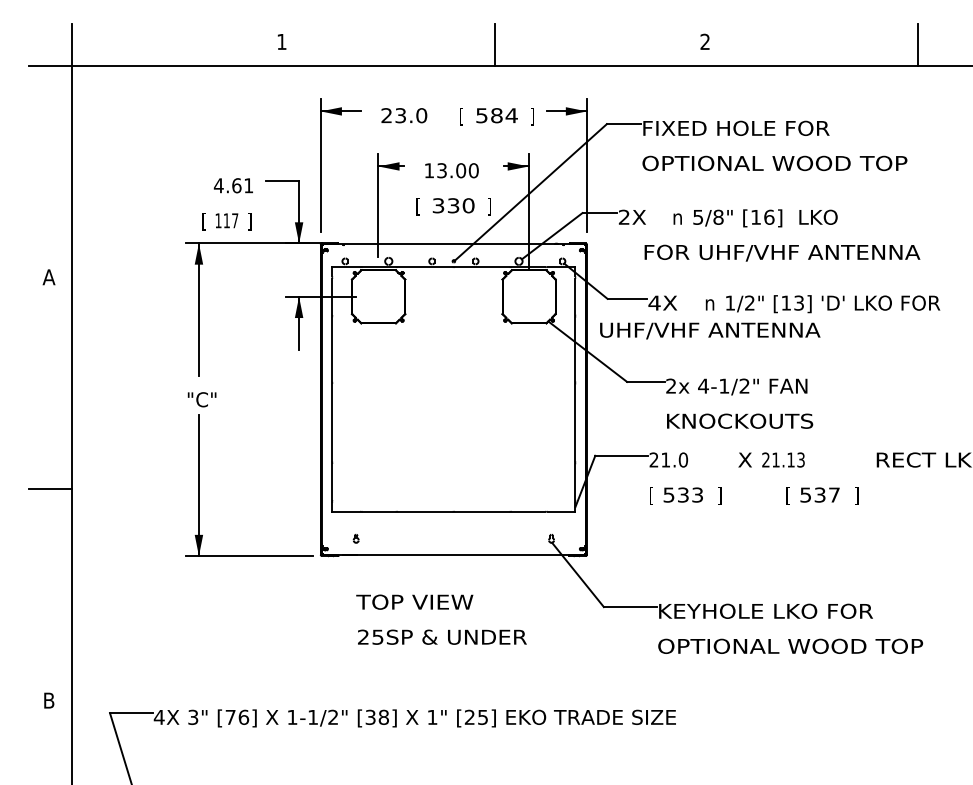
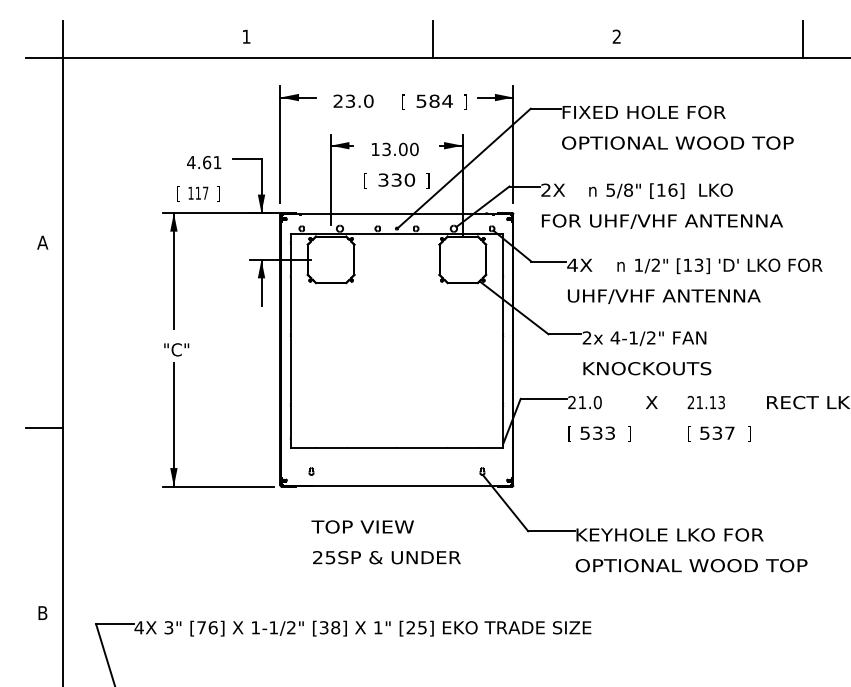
text: (782, 253) -> (662, 221), moved
text: (710, 330) -> (664, 296), moved
text: (782, 459) -> (705, 402), moved

